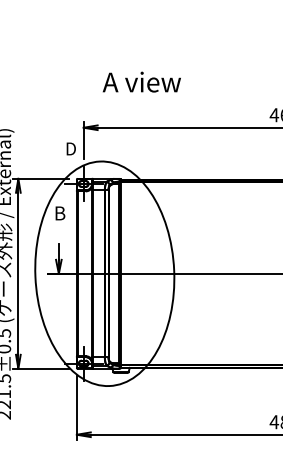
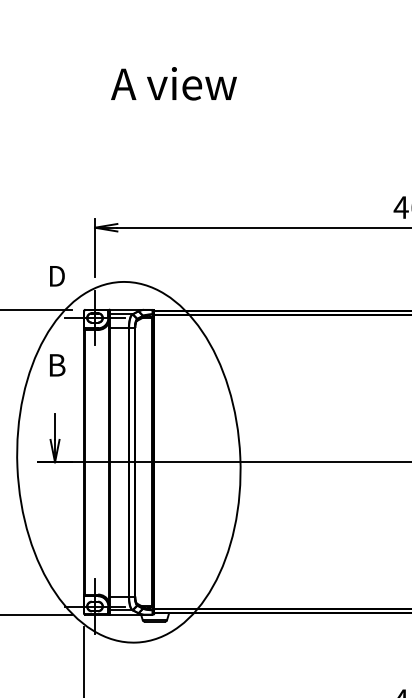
text: (141, 81) -> (173, 82), moved
text: (70, 148) -> (56, 275), moved

